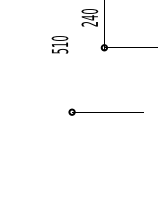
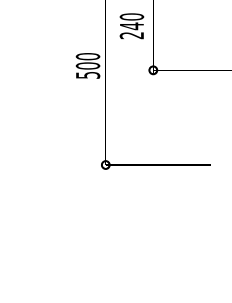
text: (59, 44) -> (87, 65), 510 -> 500

